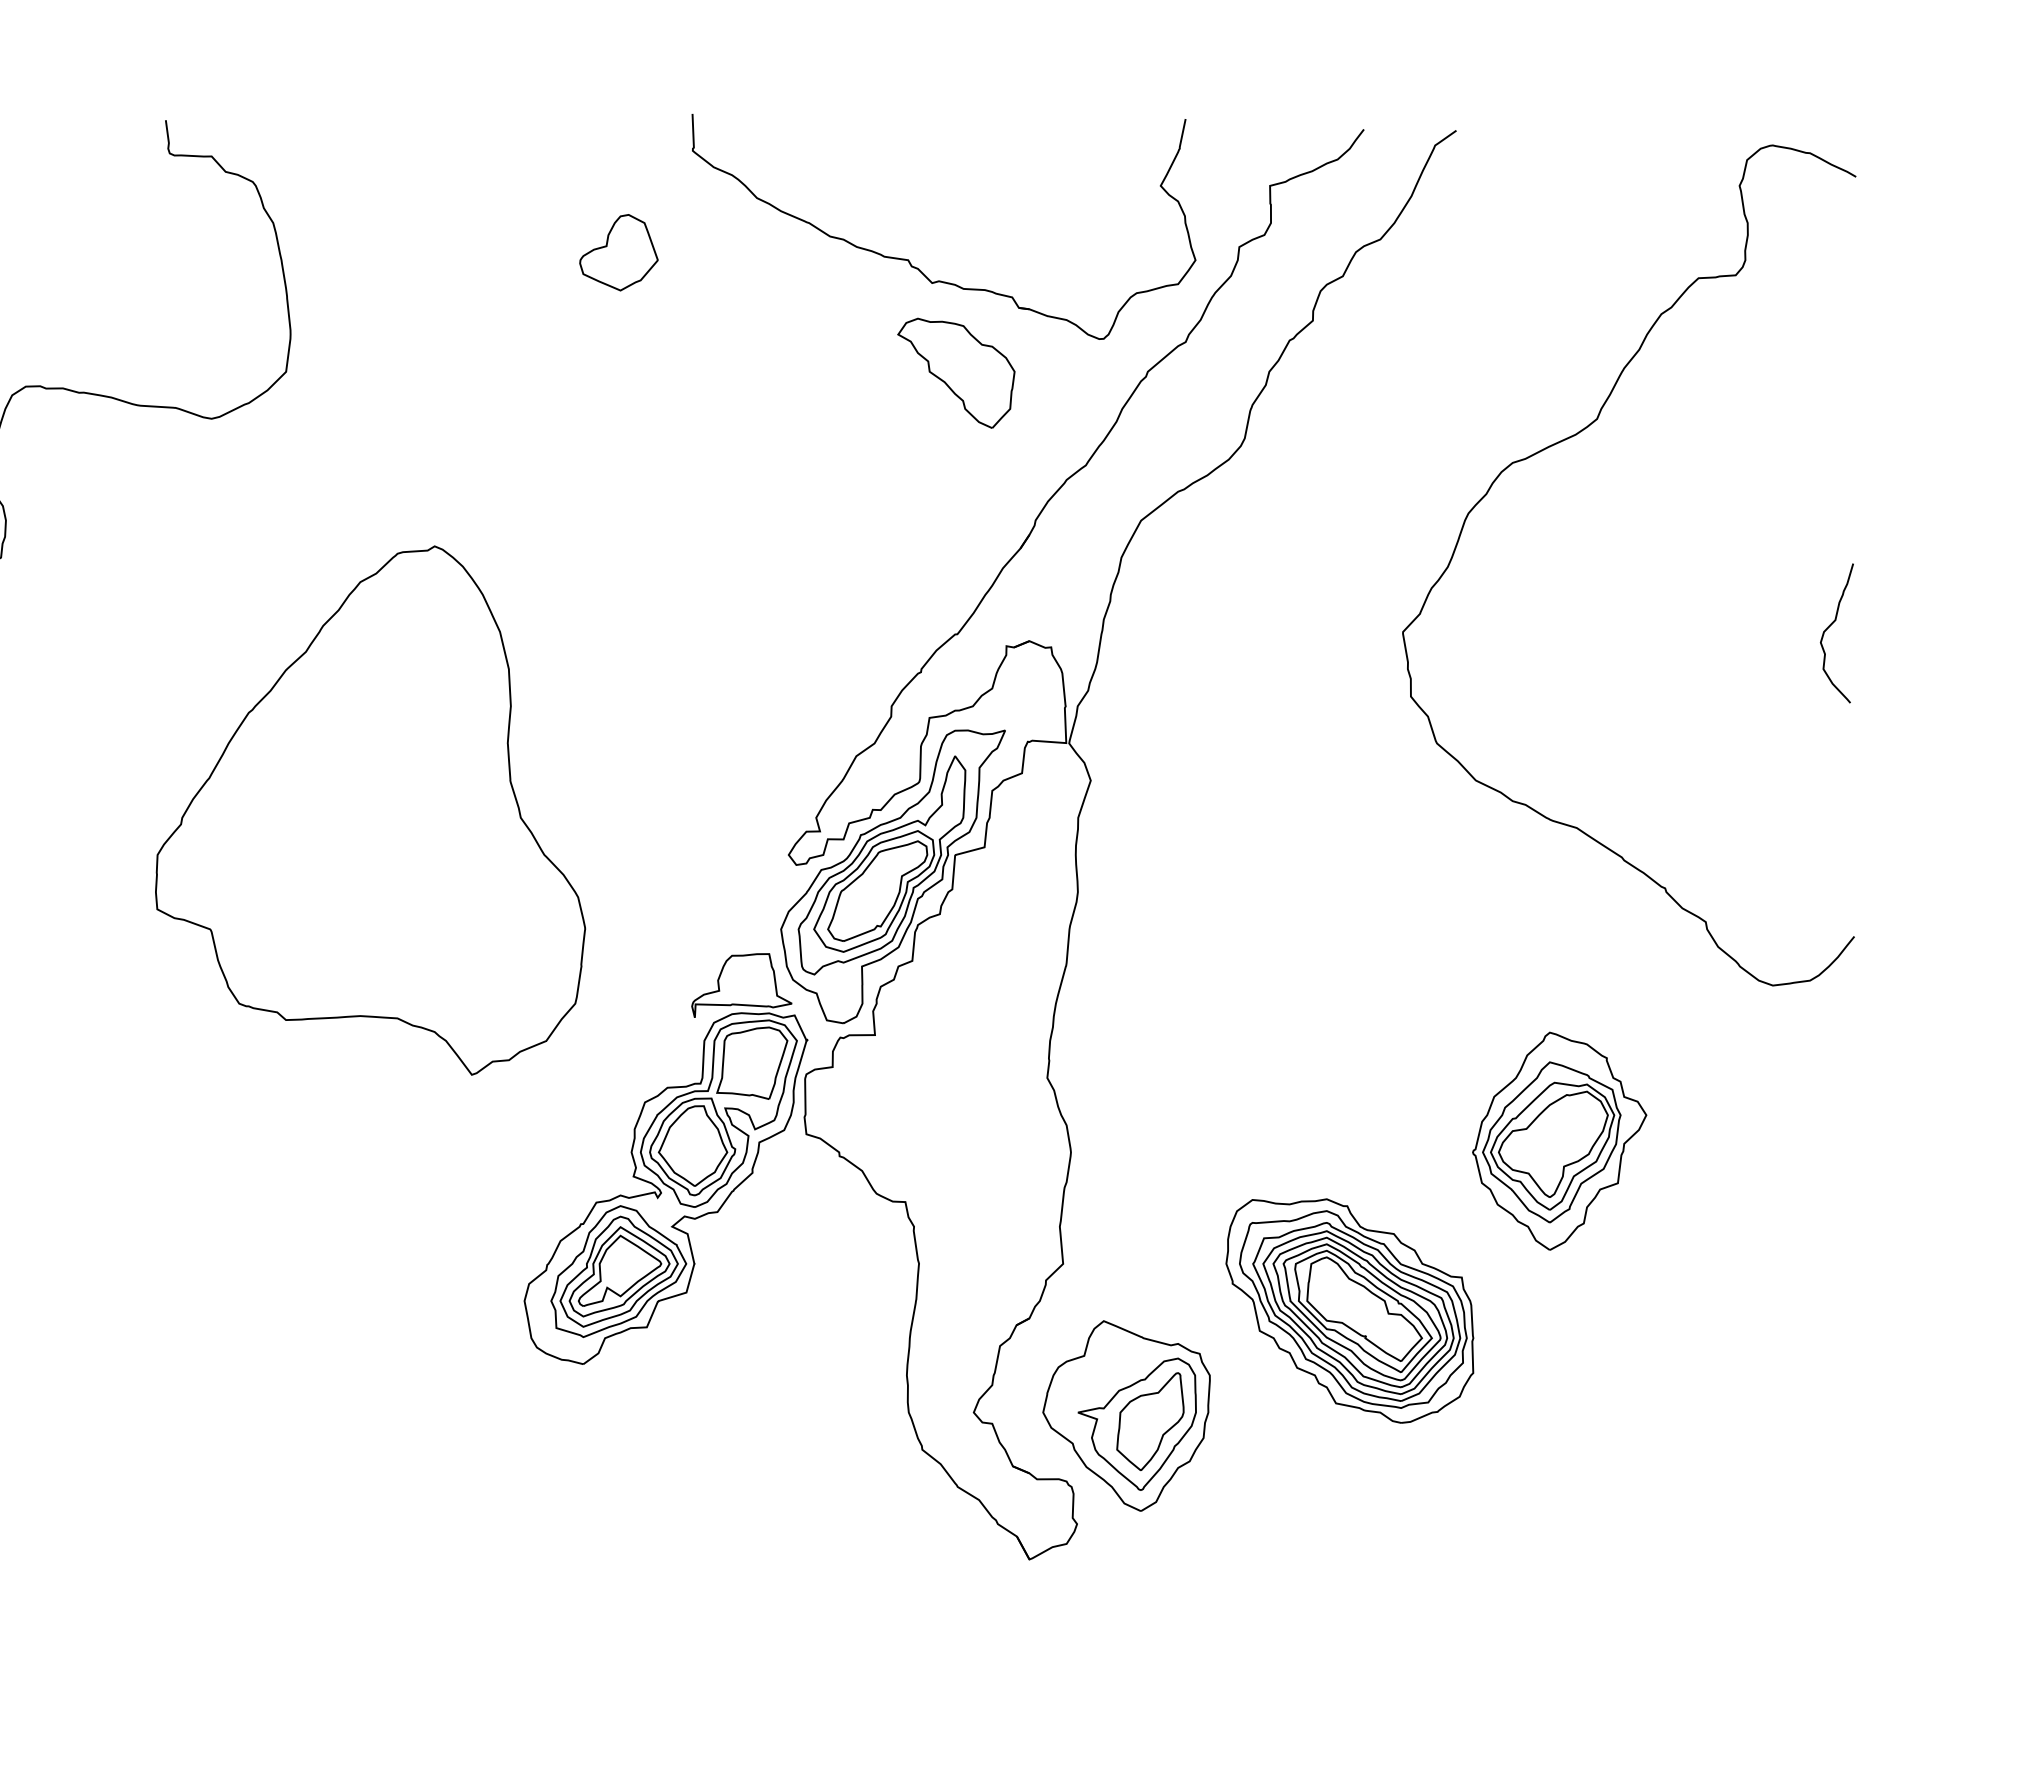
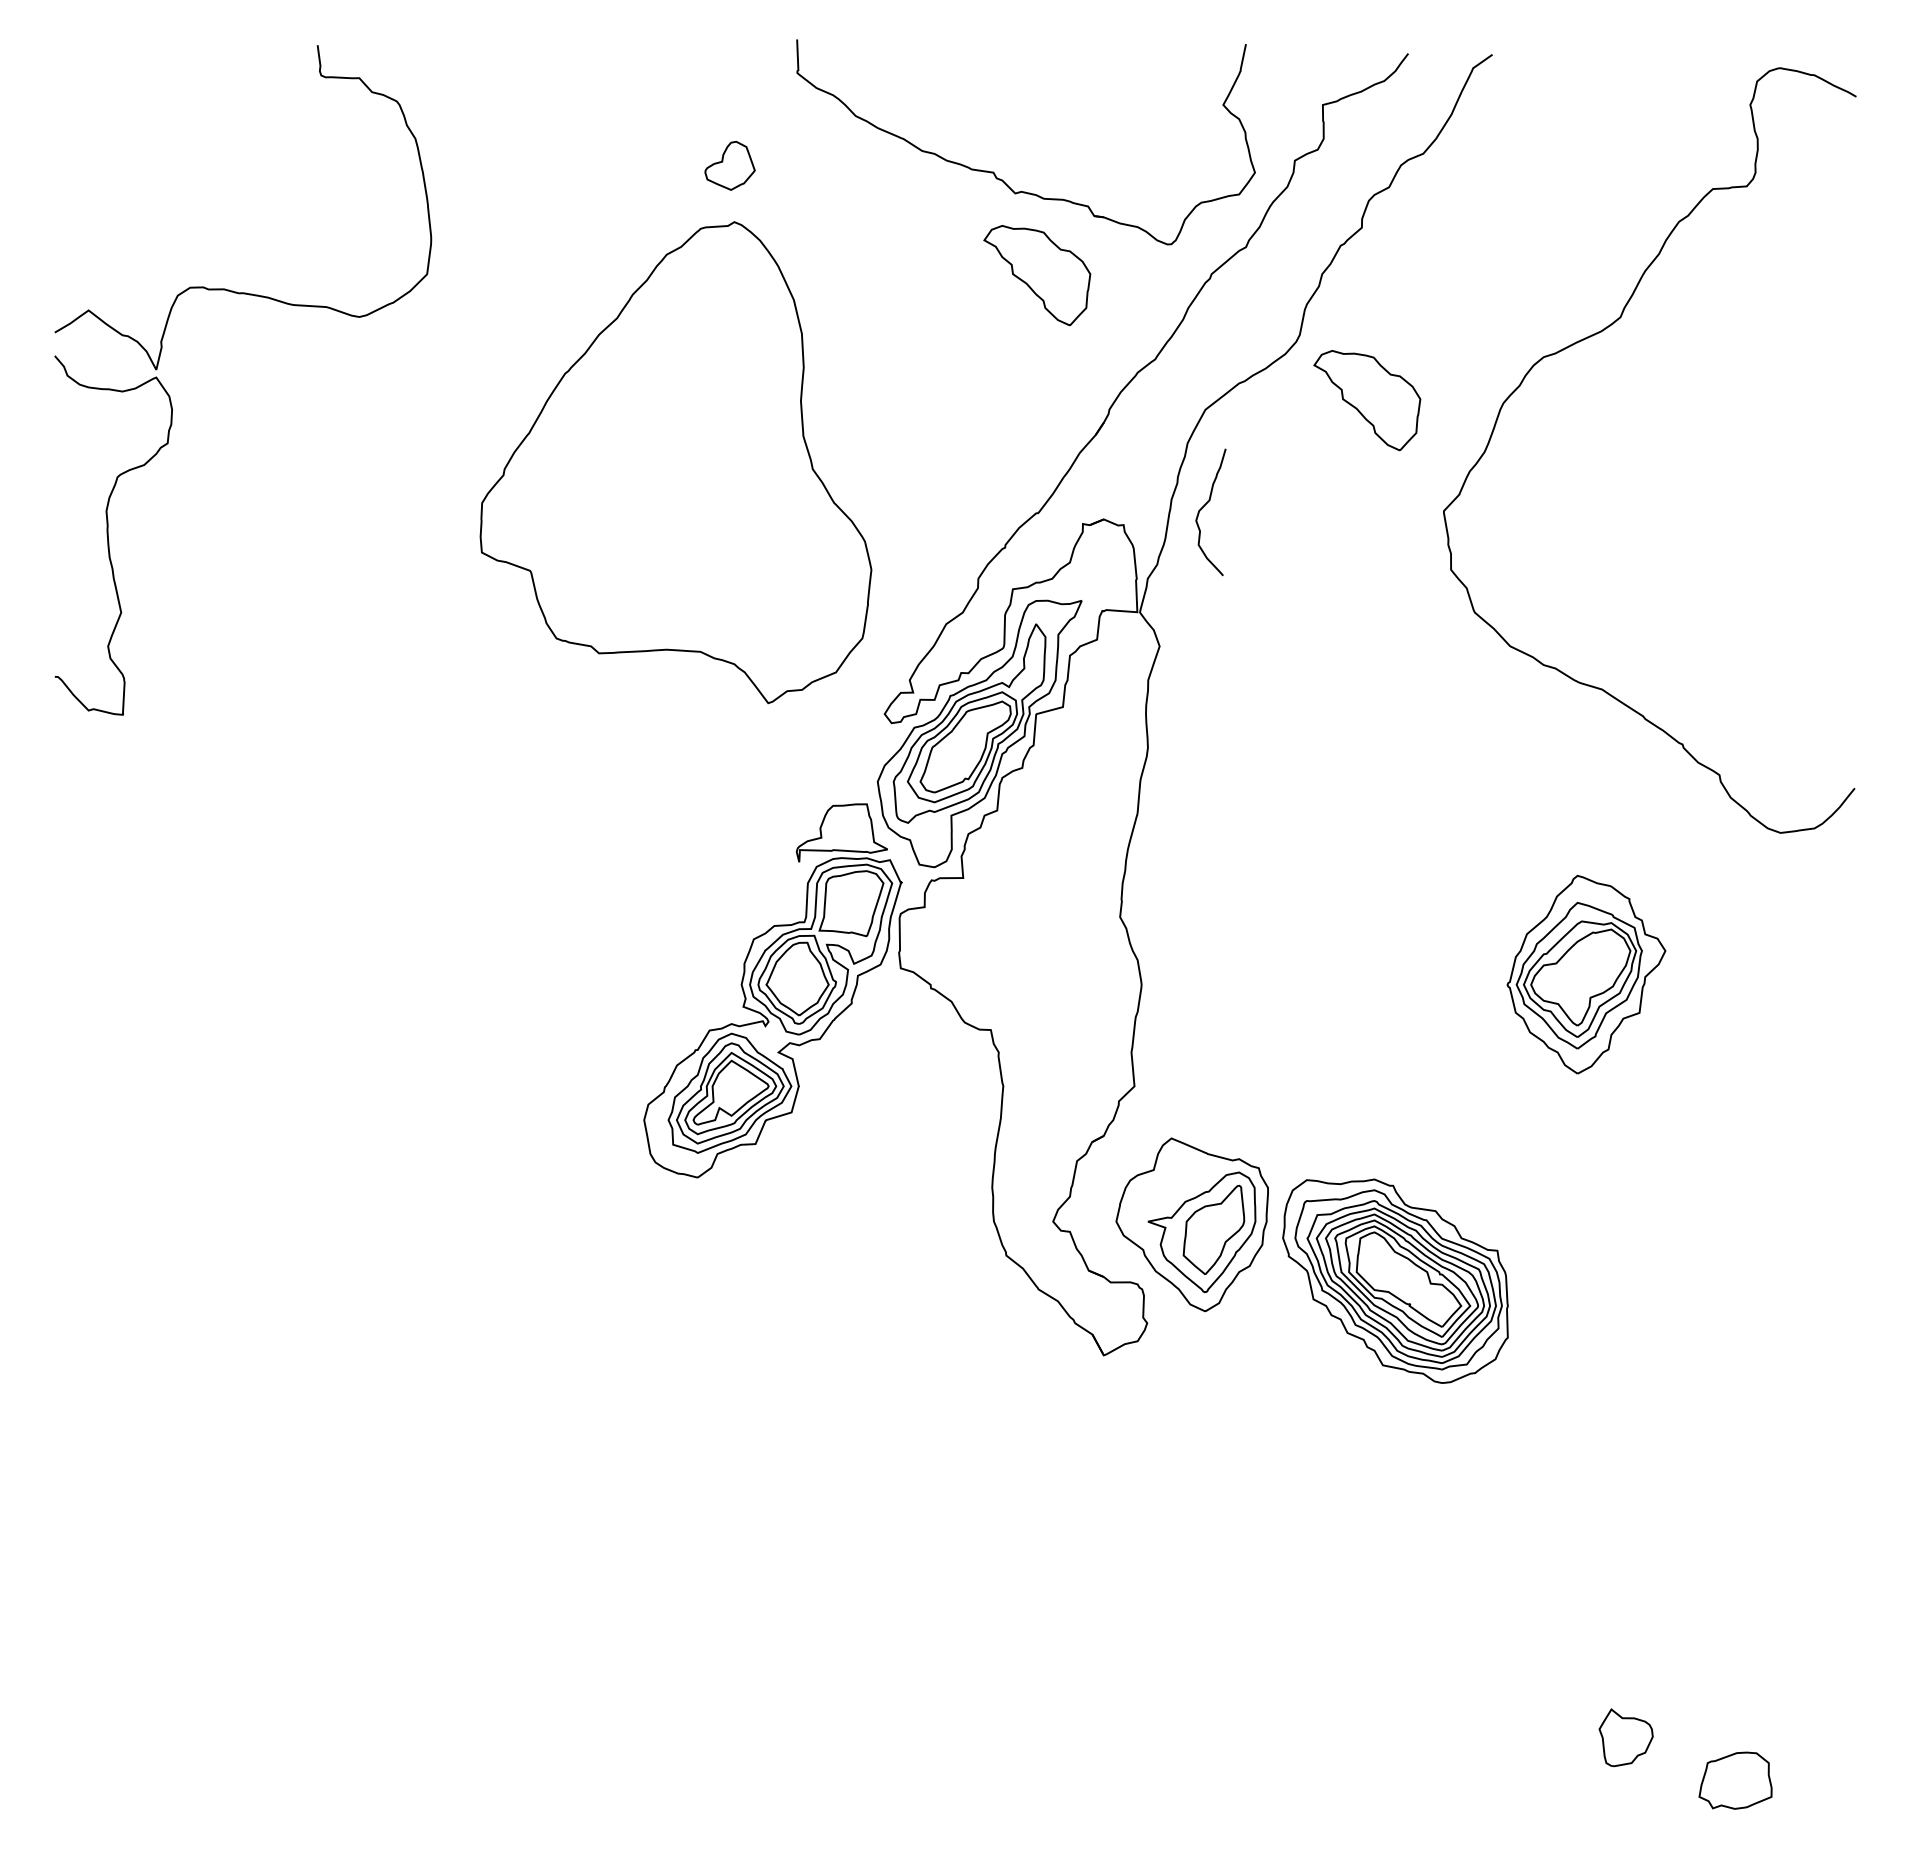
part: (618, 252) -> (729, 165), size x0.7
part: (1319, 510) -> (1367, 400), added
curve: (1829, 626) -> (1204, 506), moved
part: (369, 810) -> (675, 462), moved
part: (1349, 1310) -> (1395, 1280), moved

